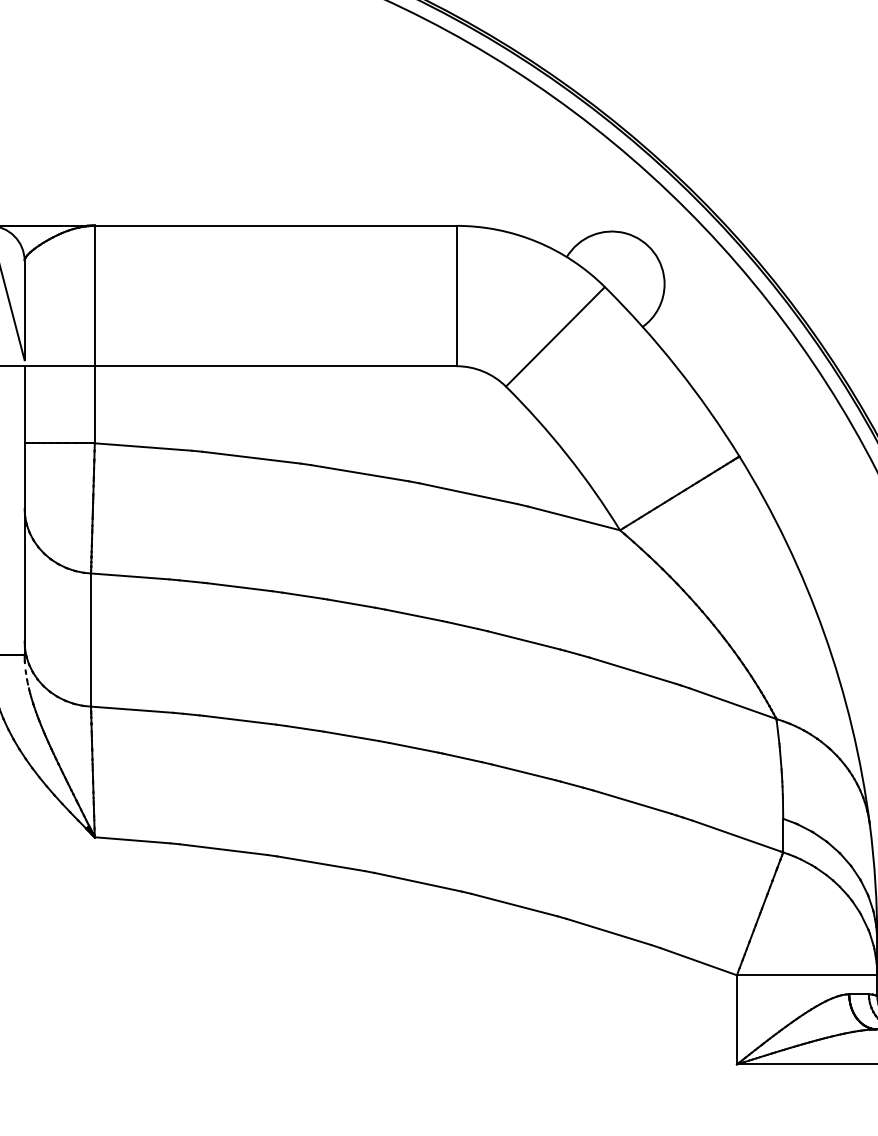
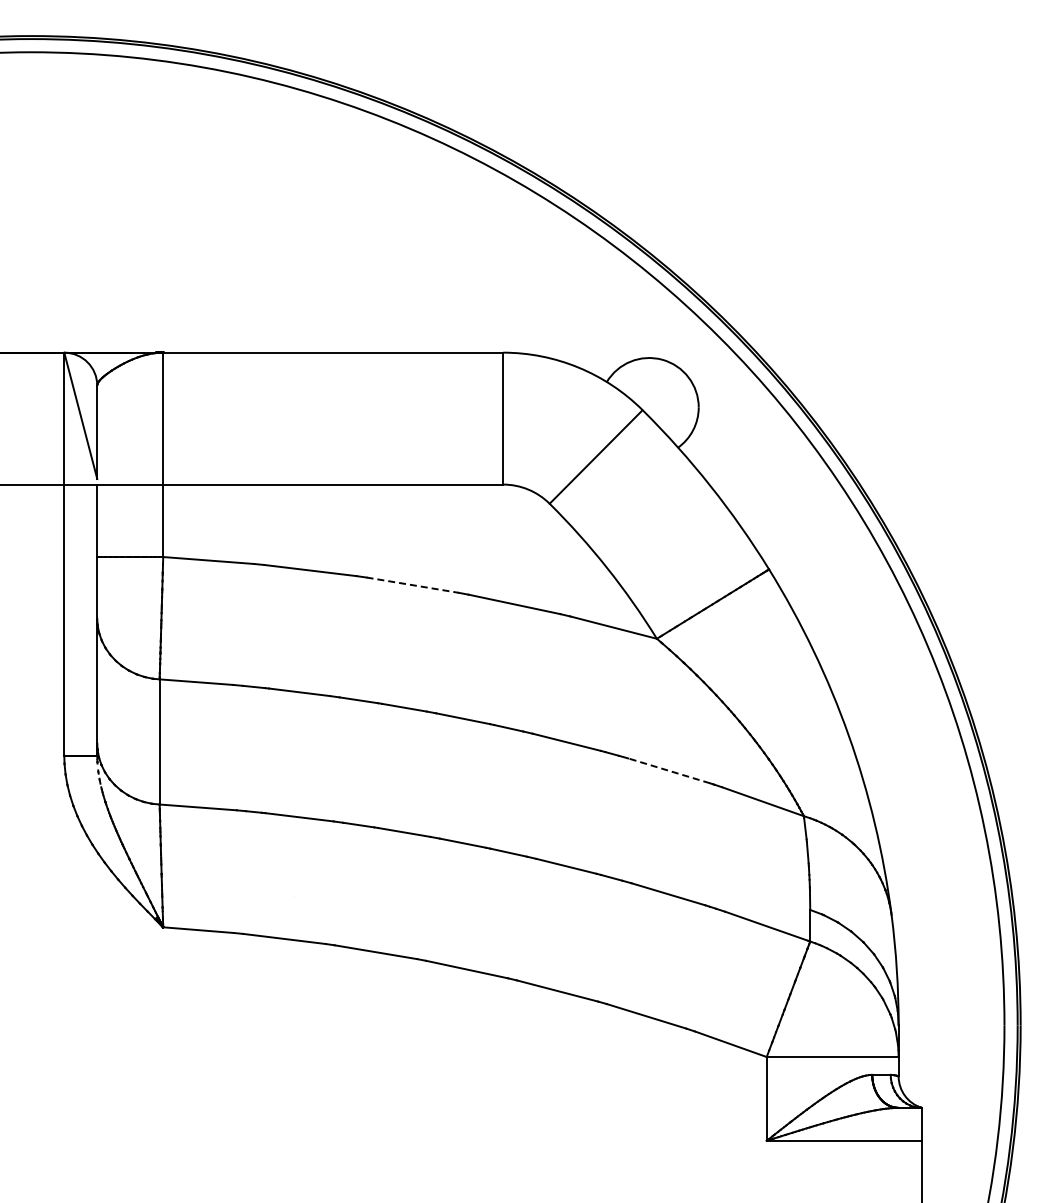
line: (360, 473) -> (412, 585), solid -> dashed
line: (633, 670) -> (669, 770), solid -> dashed

